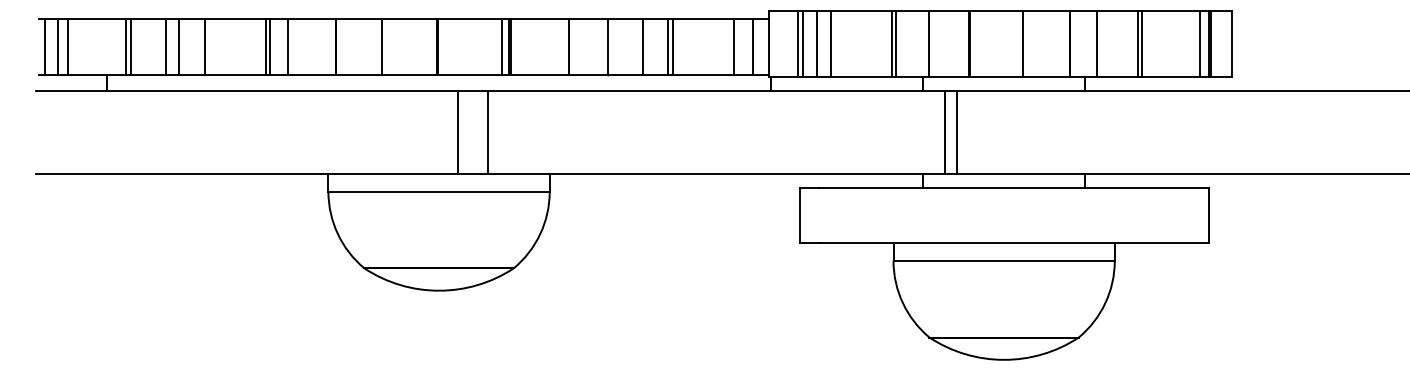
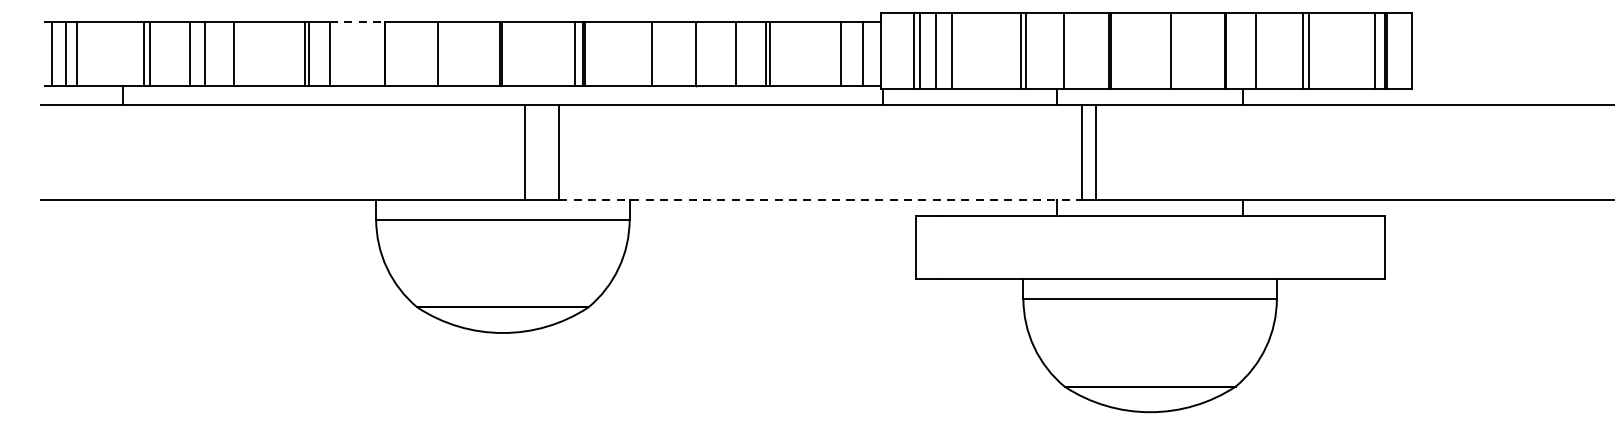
line: (312, 19) -> (357, 22), solid -> dashed
line: (717, 174) -> (821, 199), solid -> dashed

